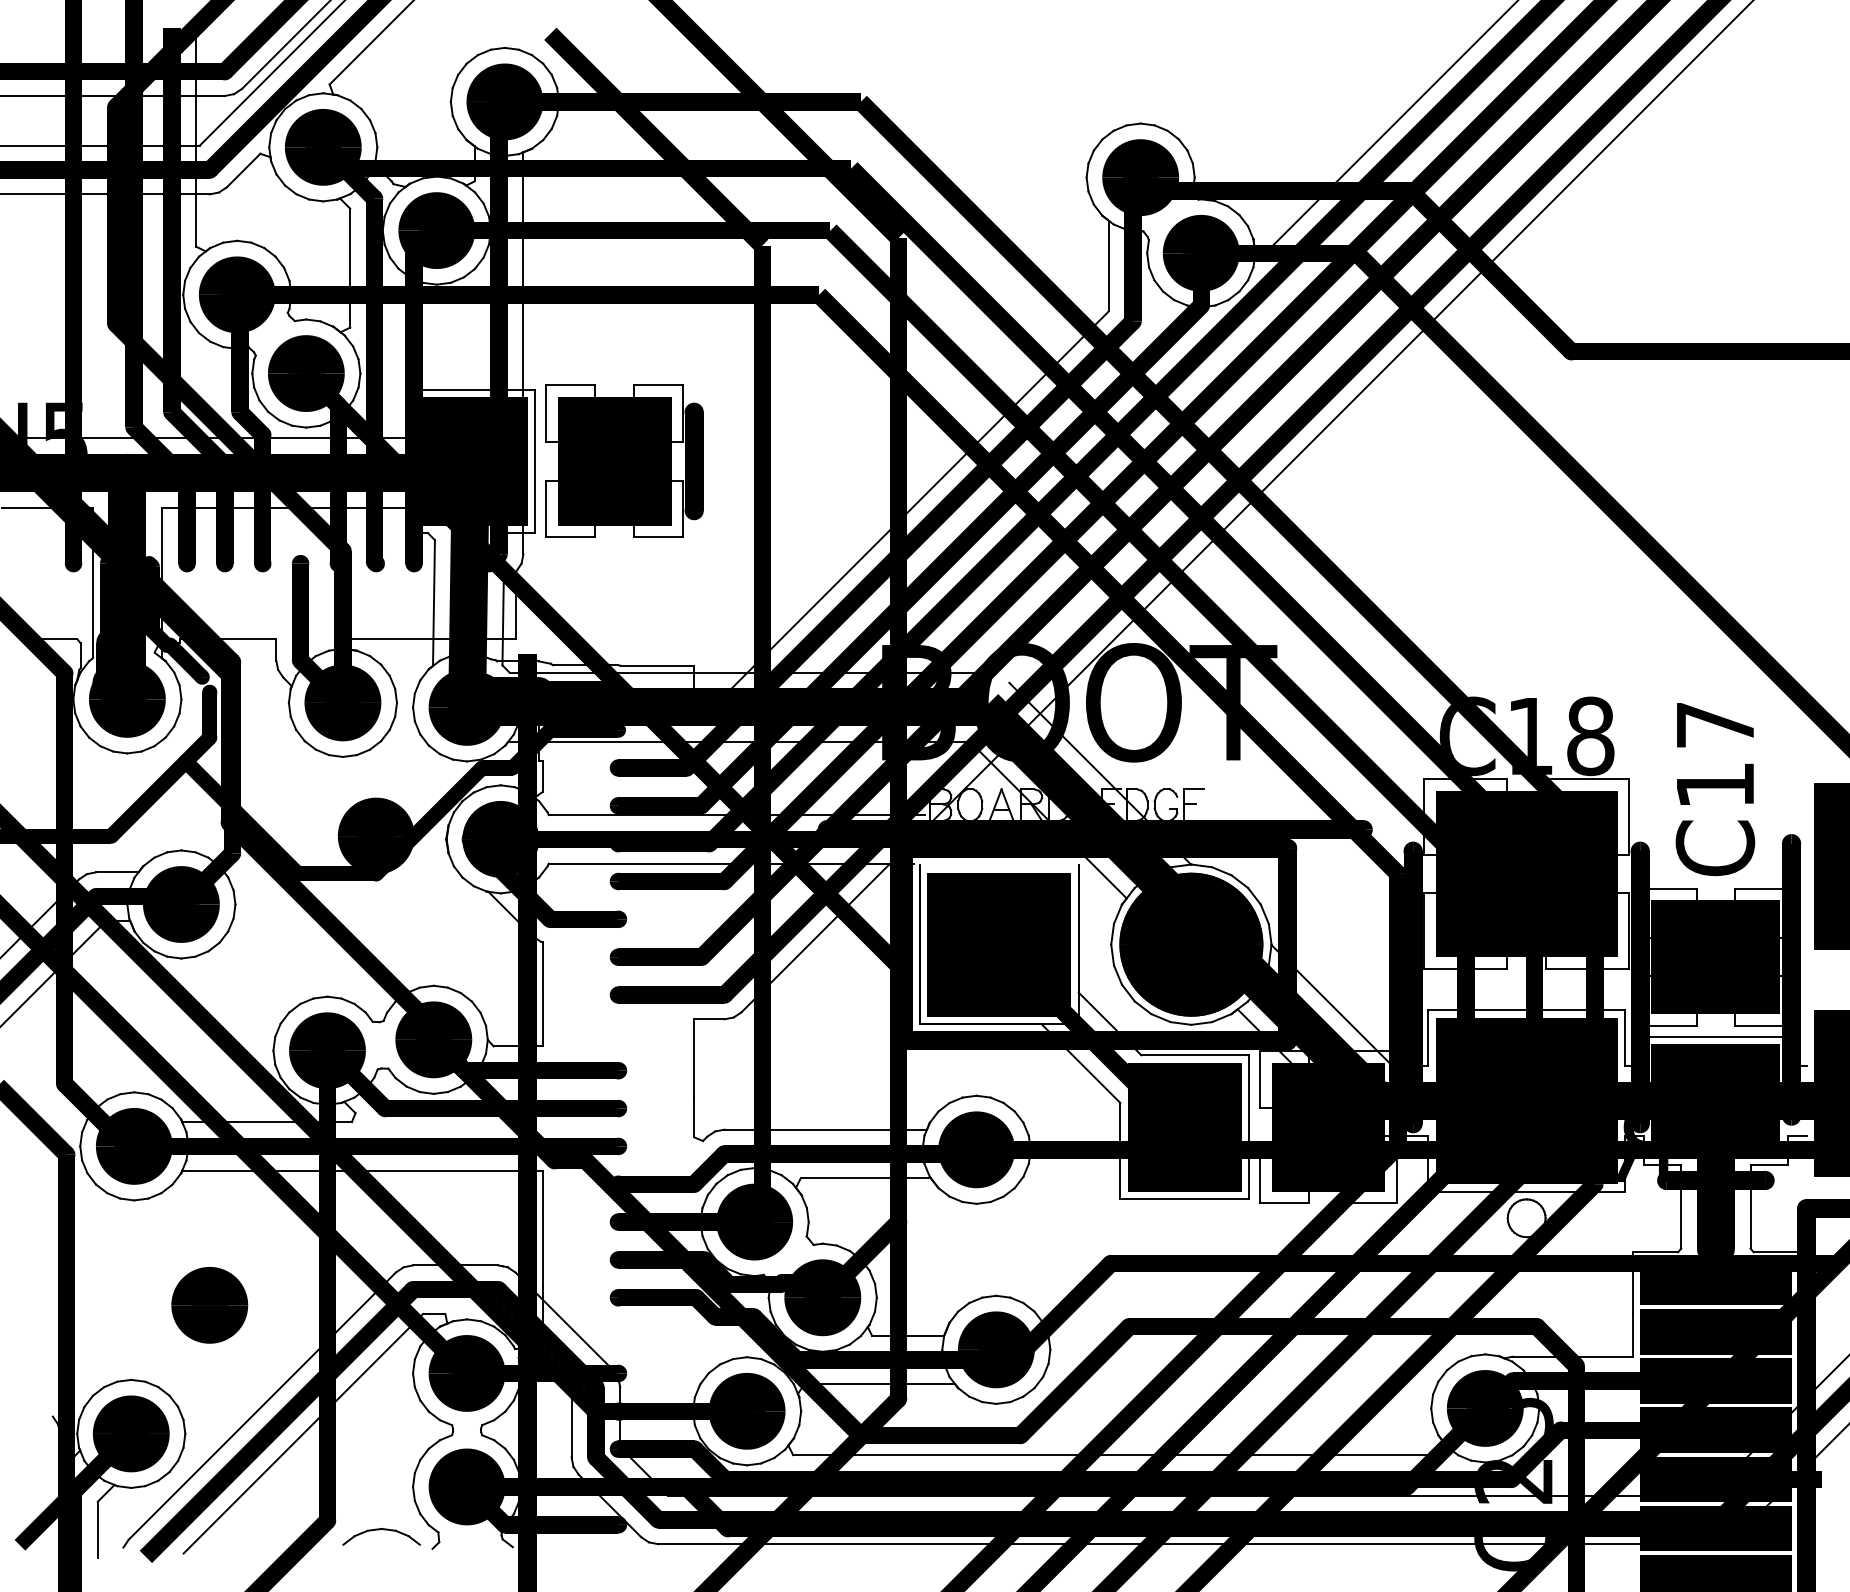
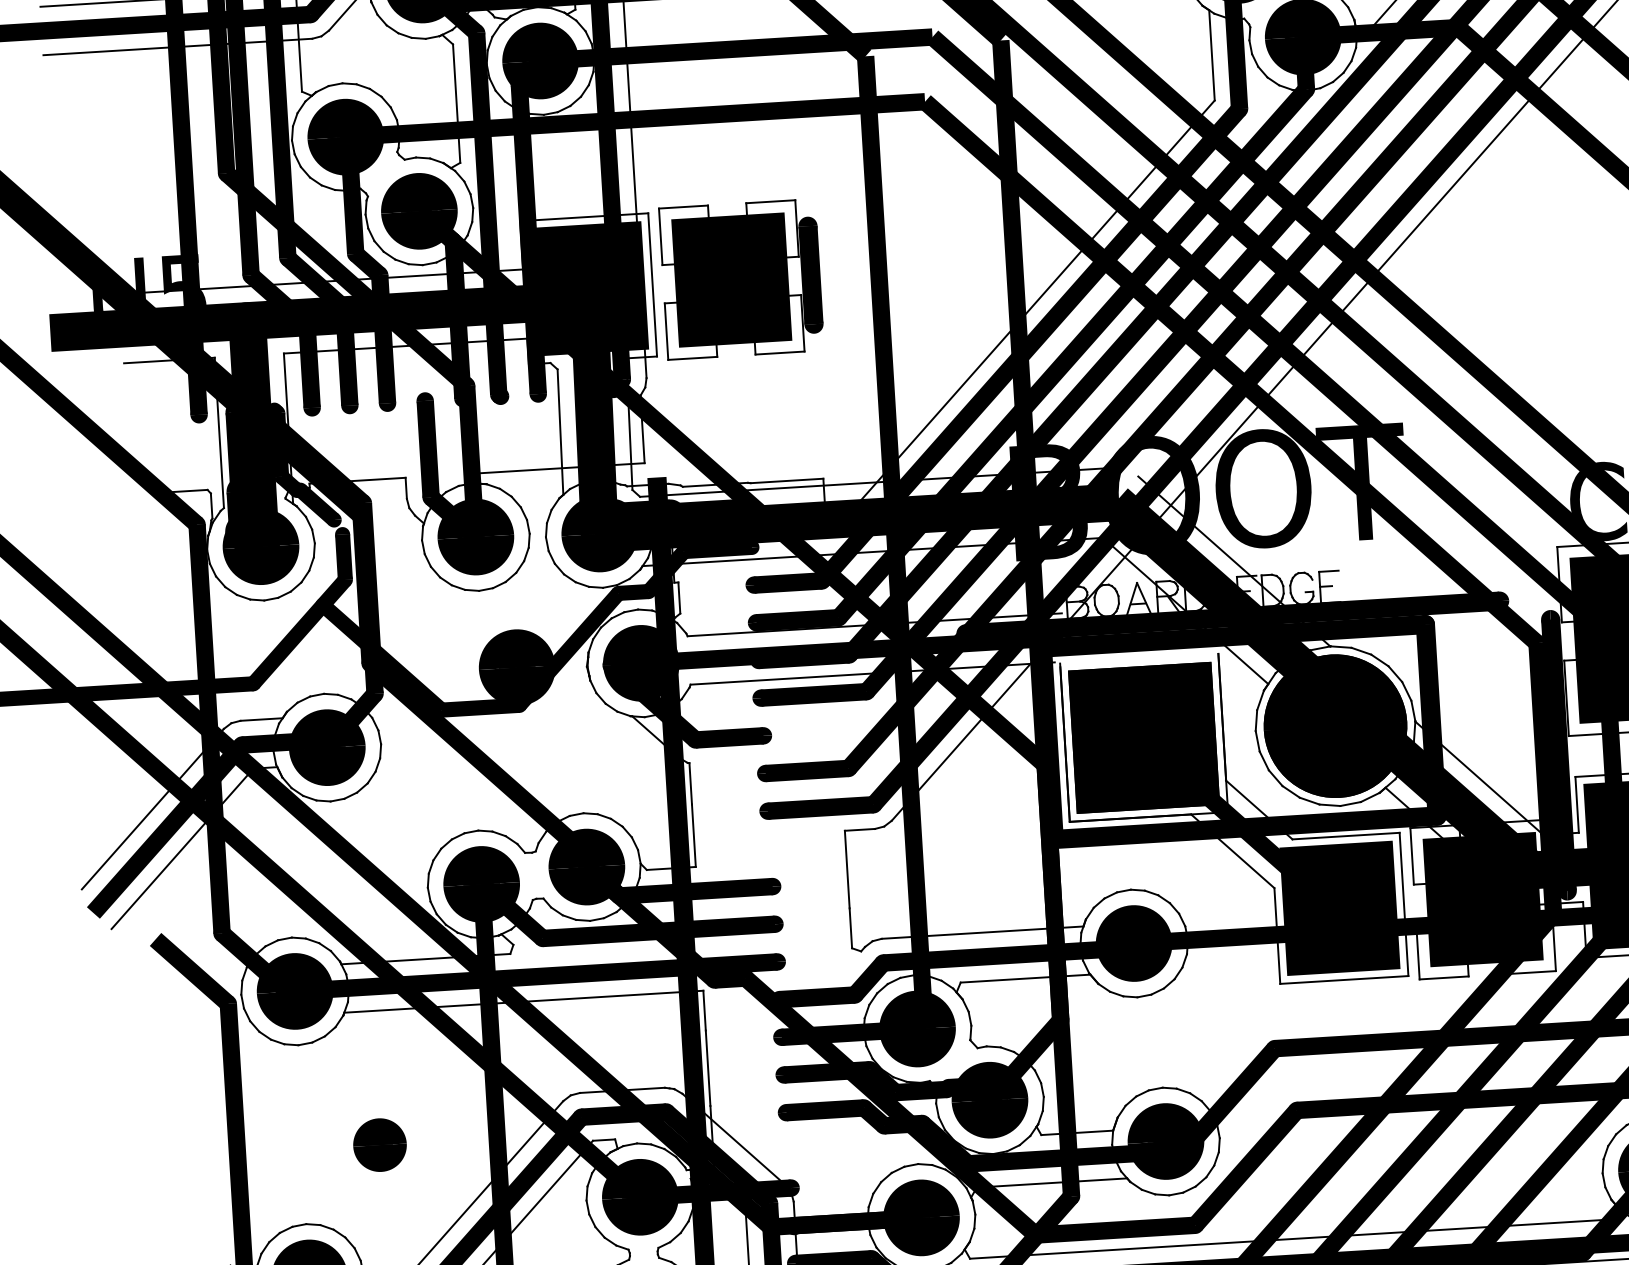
part: (209, 1305) -> (379, 1145), size x0.7

